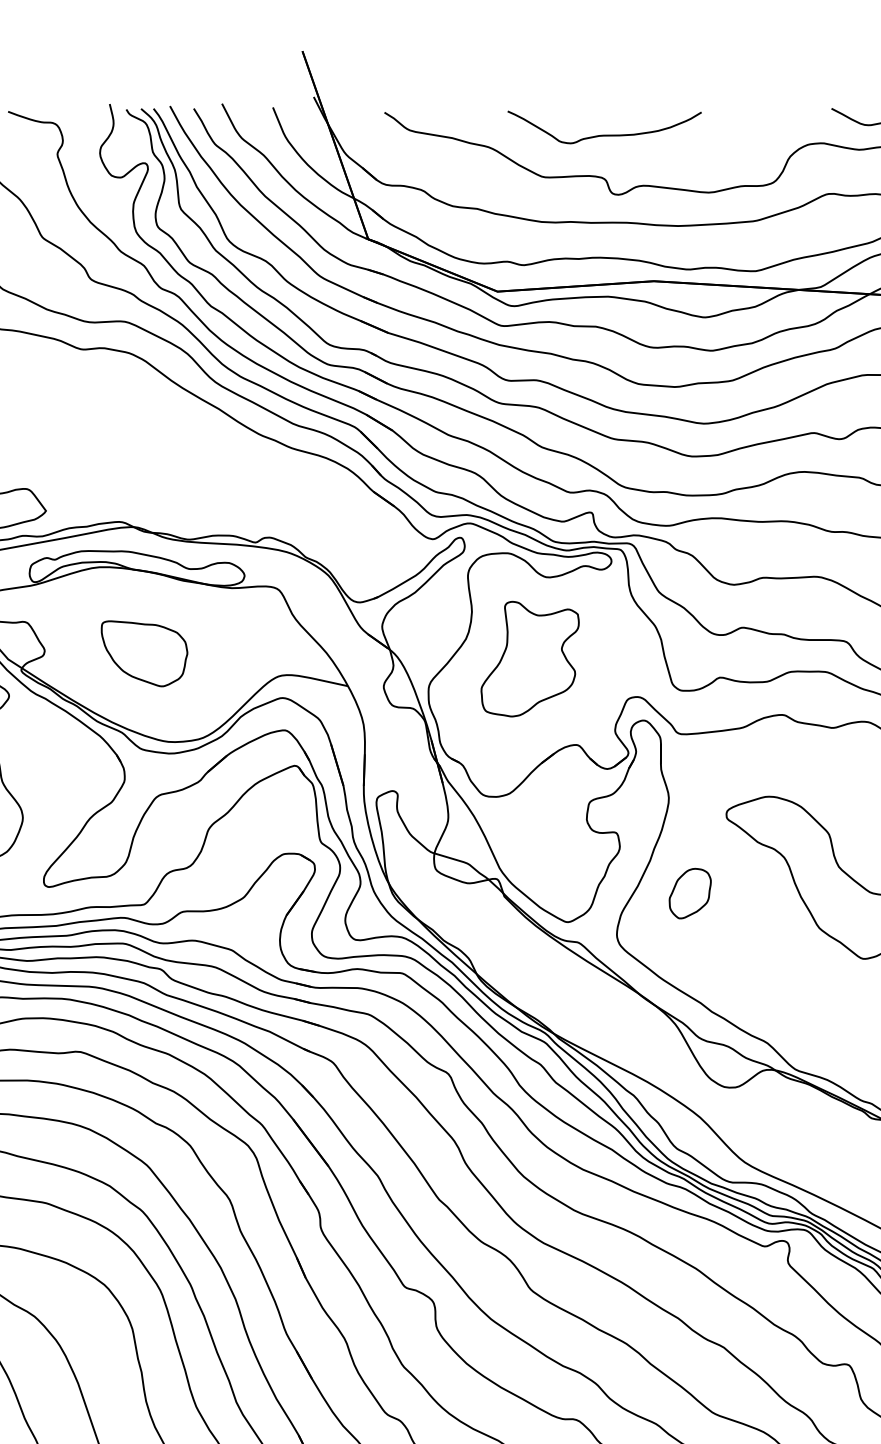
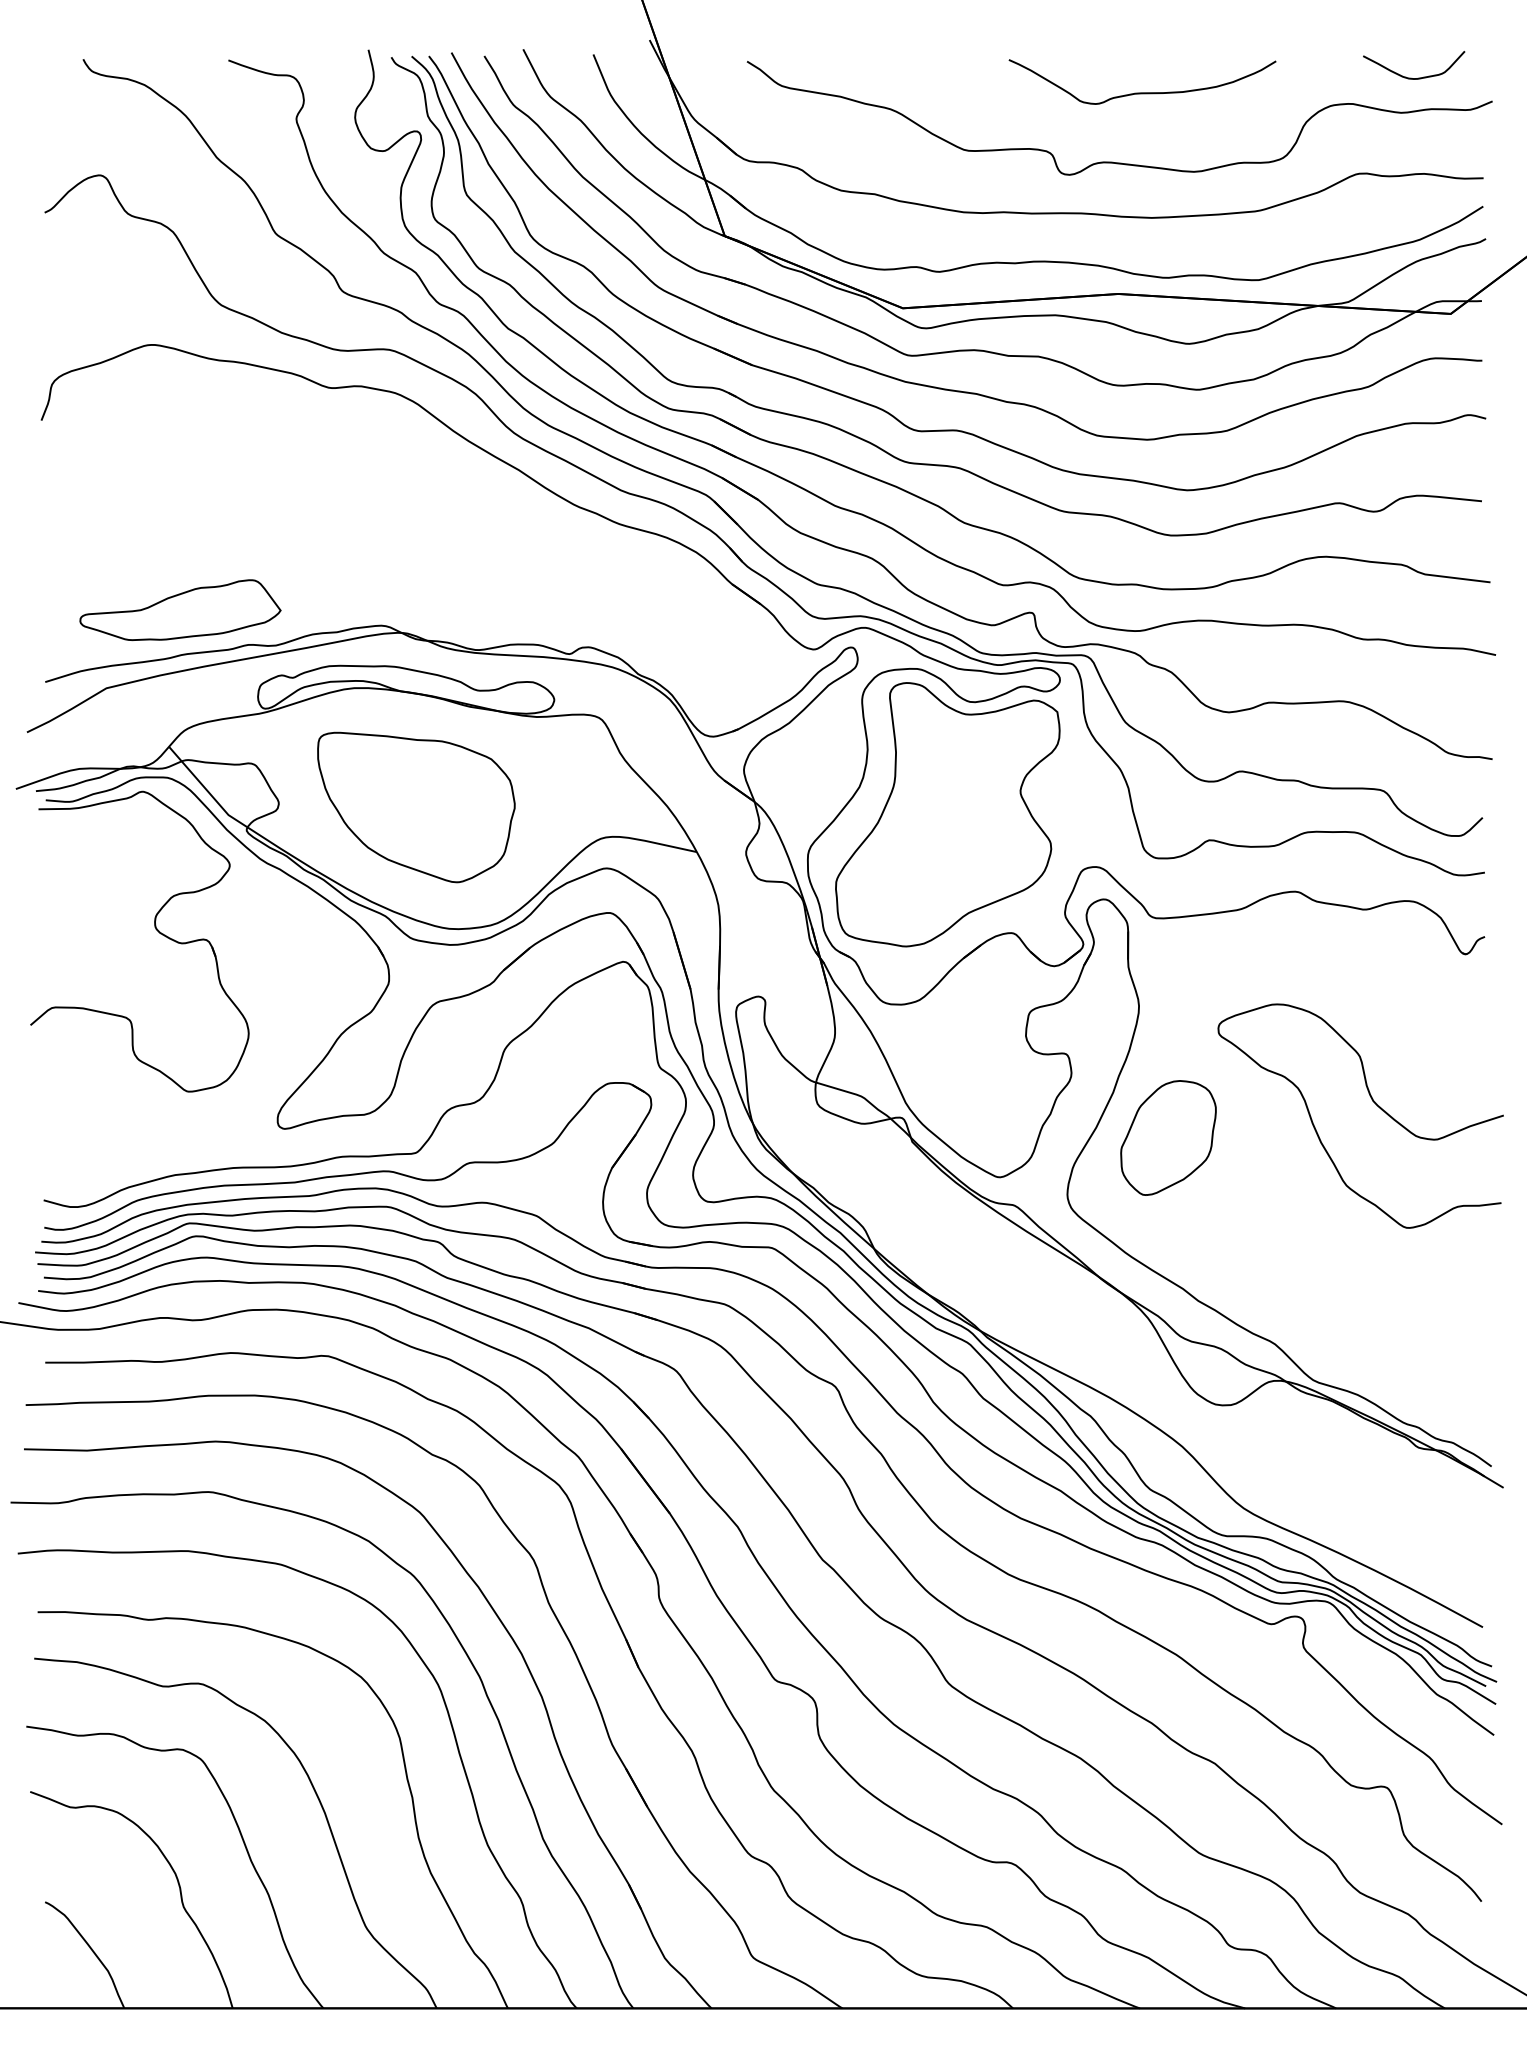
curve: (604, 135) -> (1142, 92), moved
part: (144, 653) -> (416, 807), size x1.67
part: (529, 658) -> (947, 814), size x1.67
part: (690, 893) -> (1168, 1137), size x1.67

